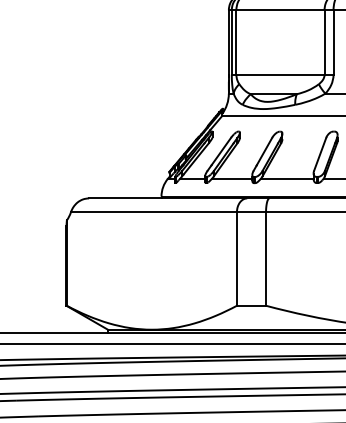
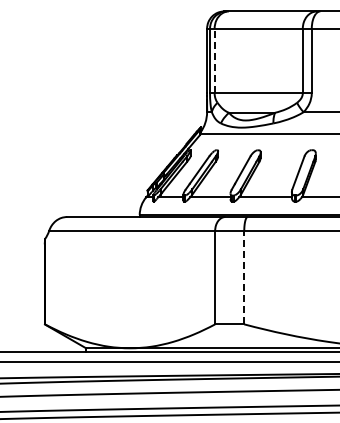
line: (236, 41) -> (214, 60), solid -> dashed
line: (266, 259) -> (244, 278), solid -> dashed

